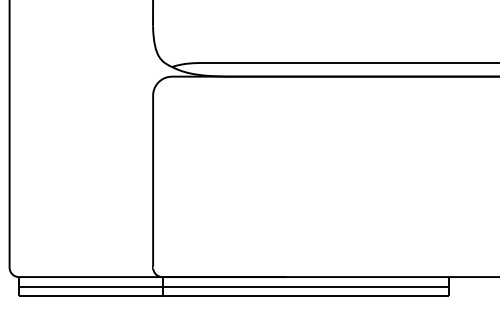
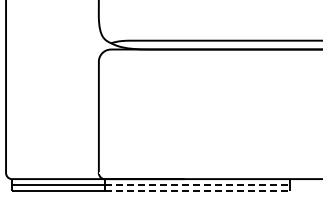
line: (305, 286) -> (197, 185), solid -> dashed
line: (305, 296) -> (197, 191), solid -> dashed

